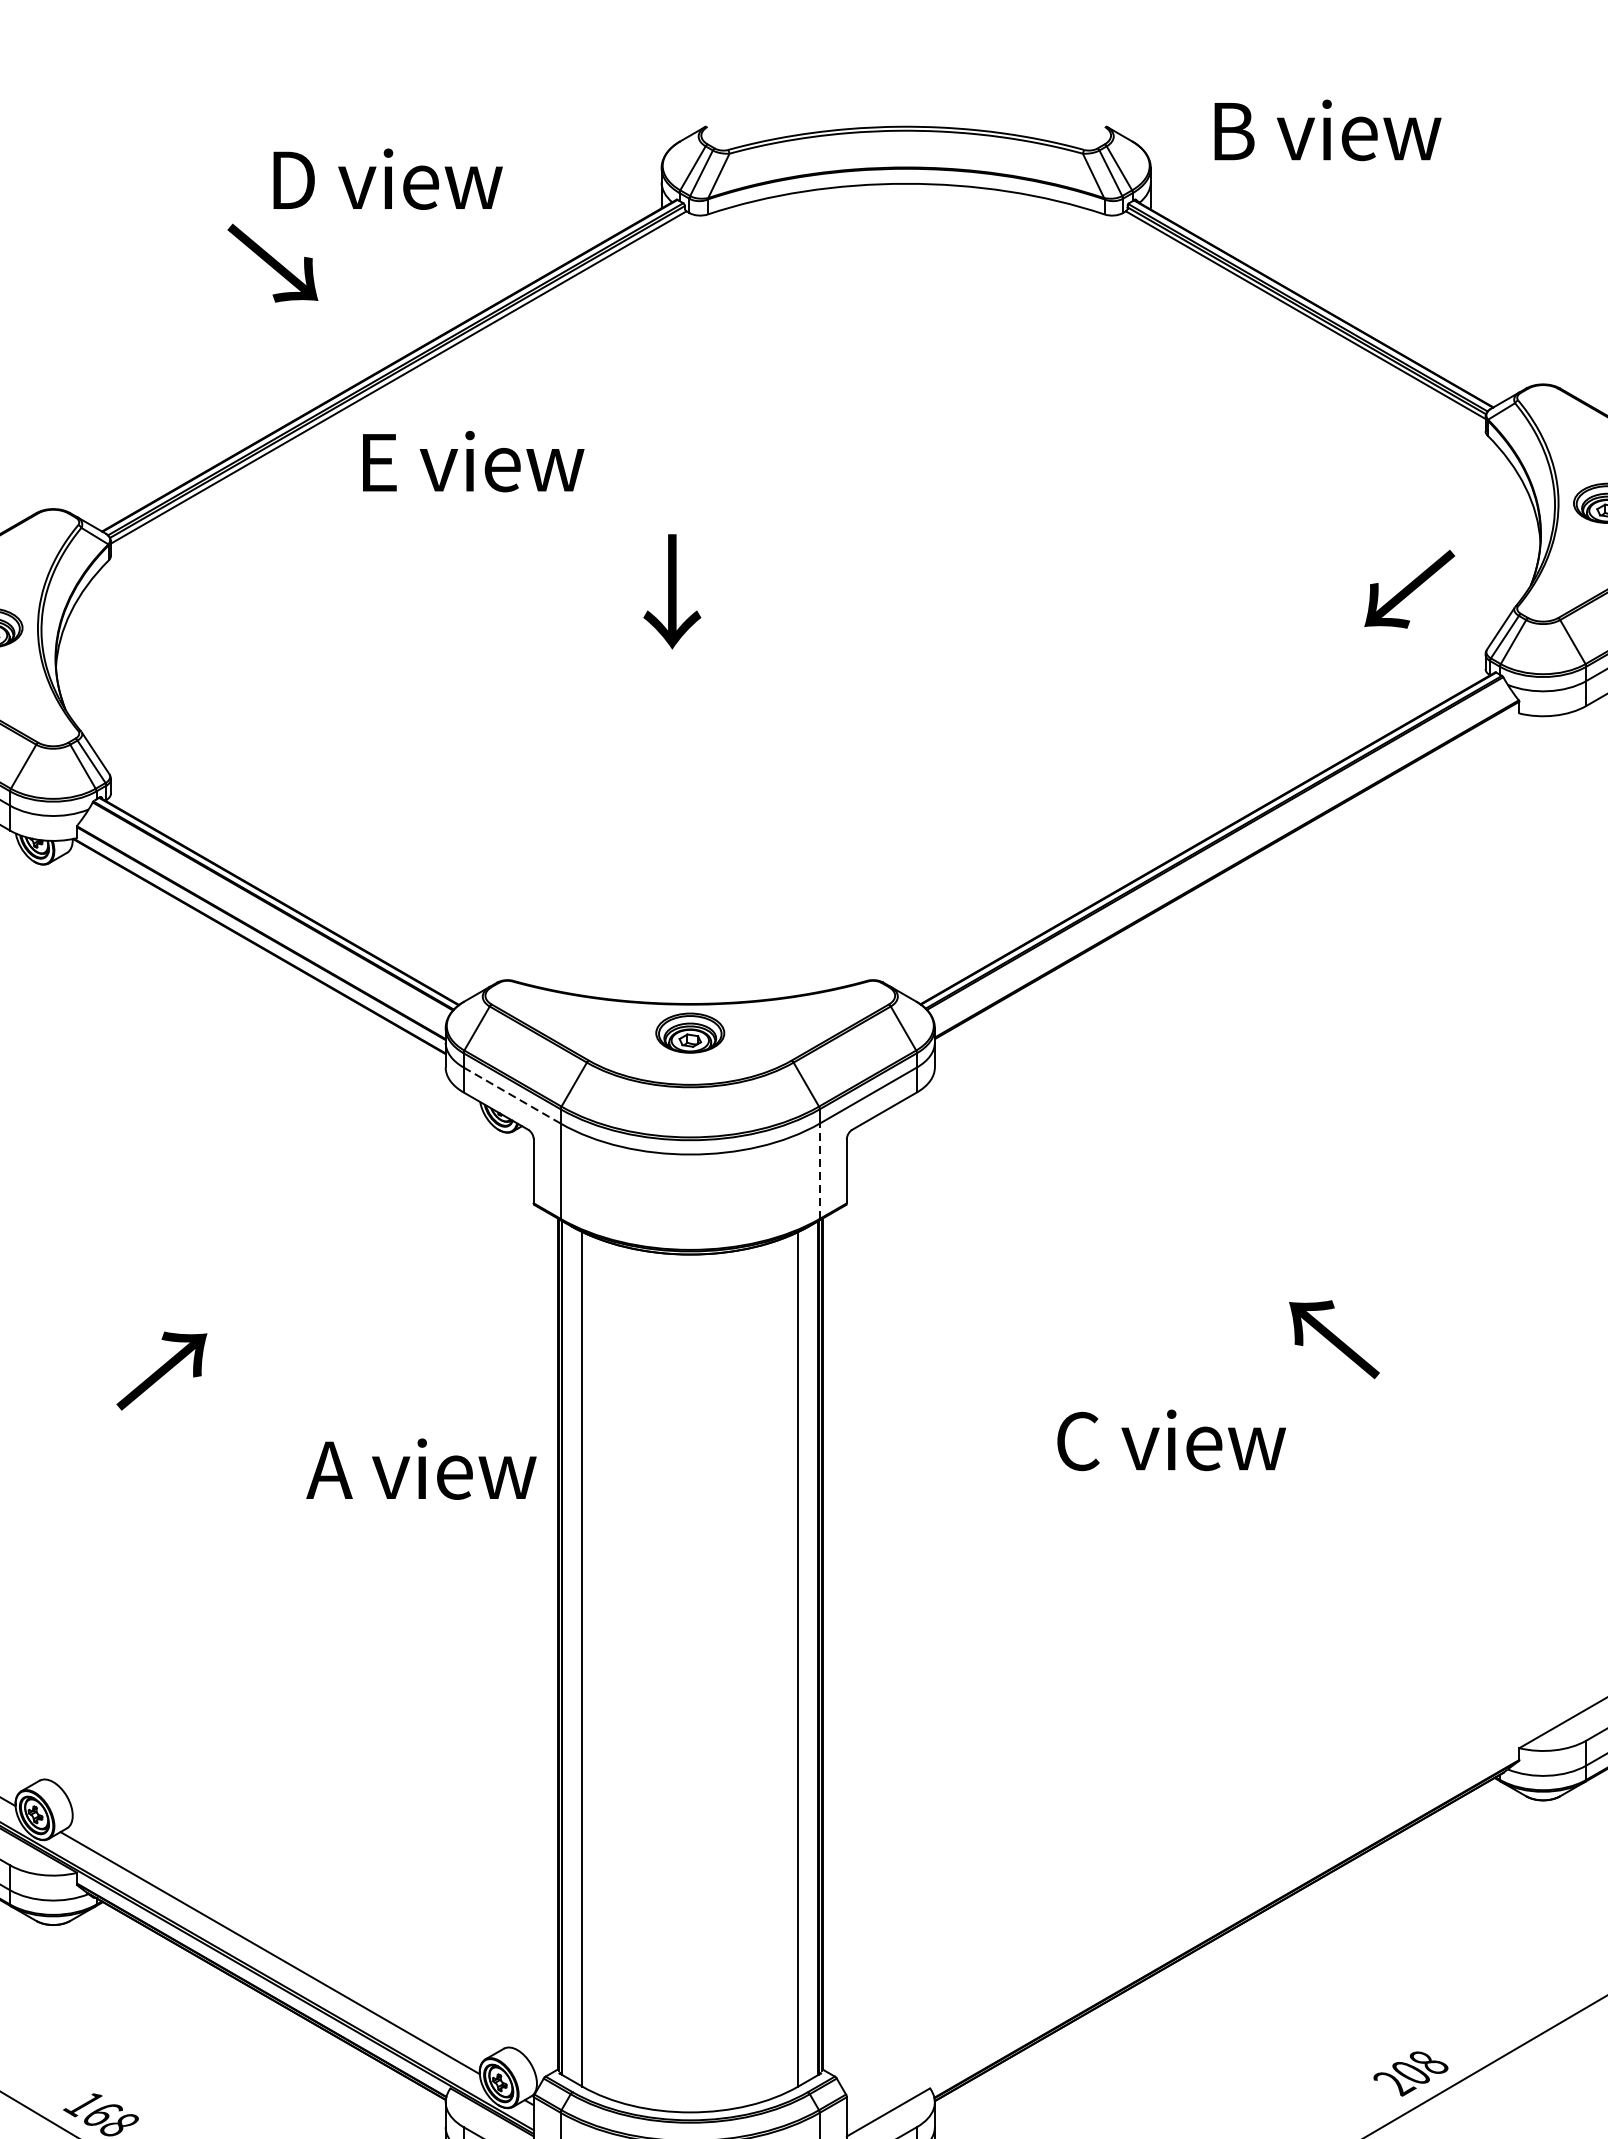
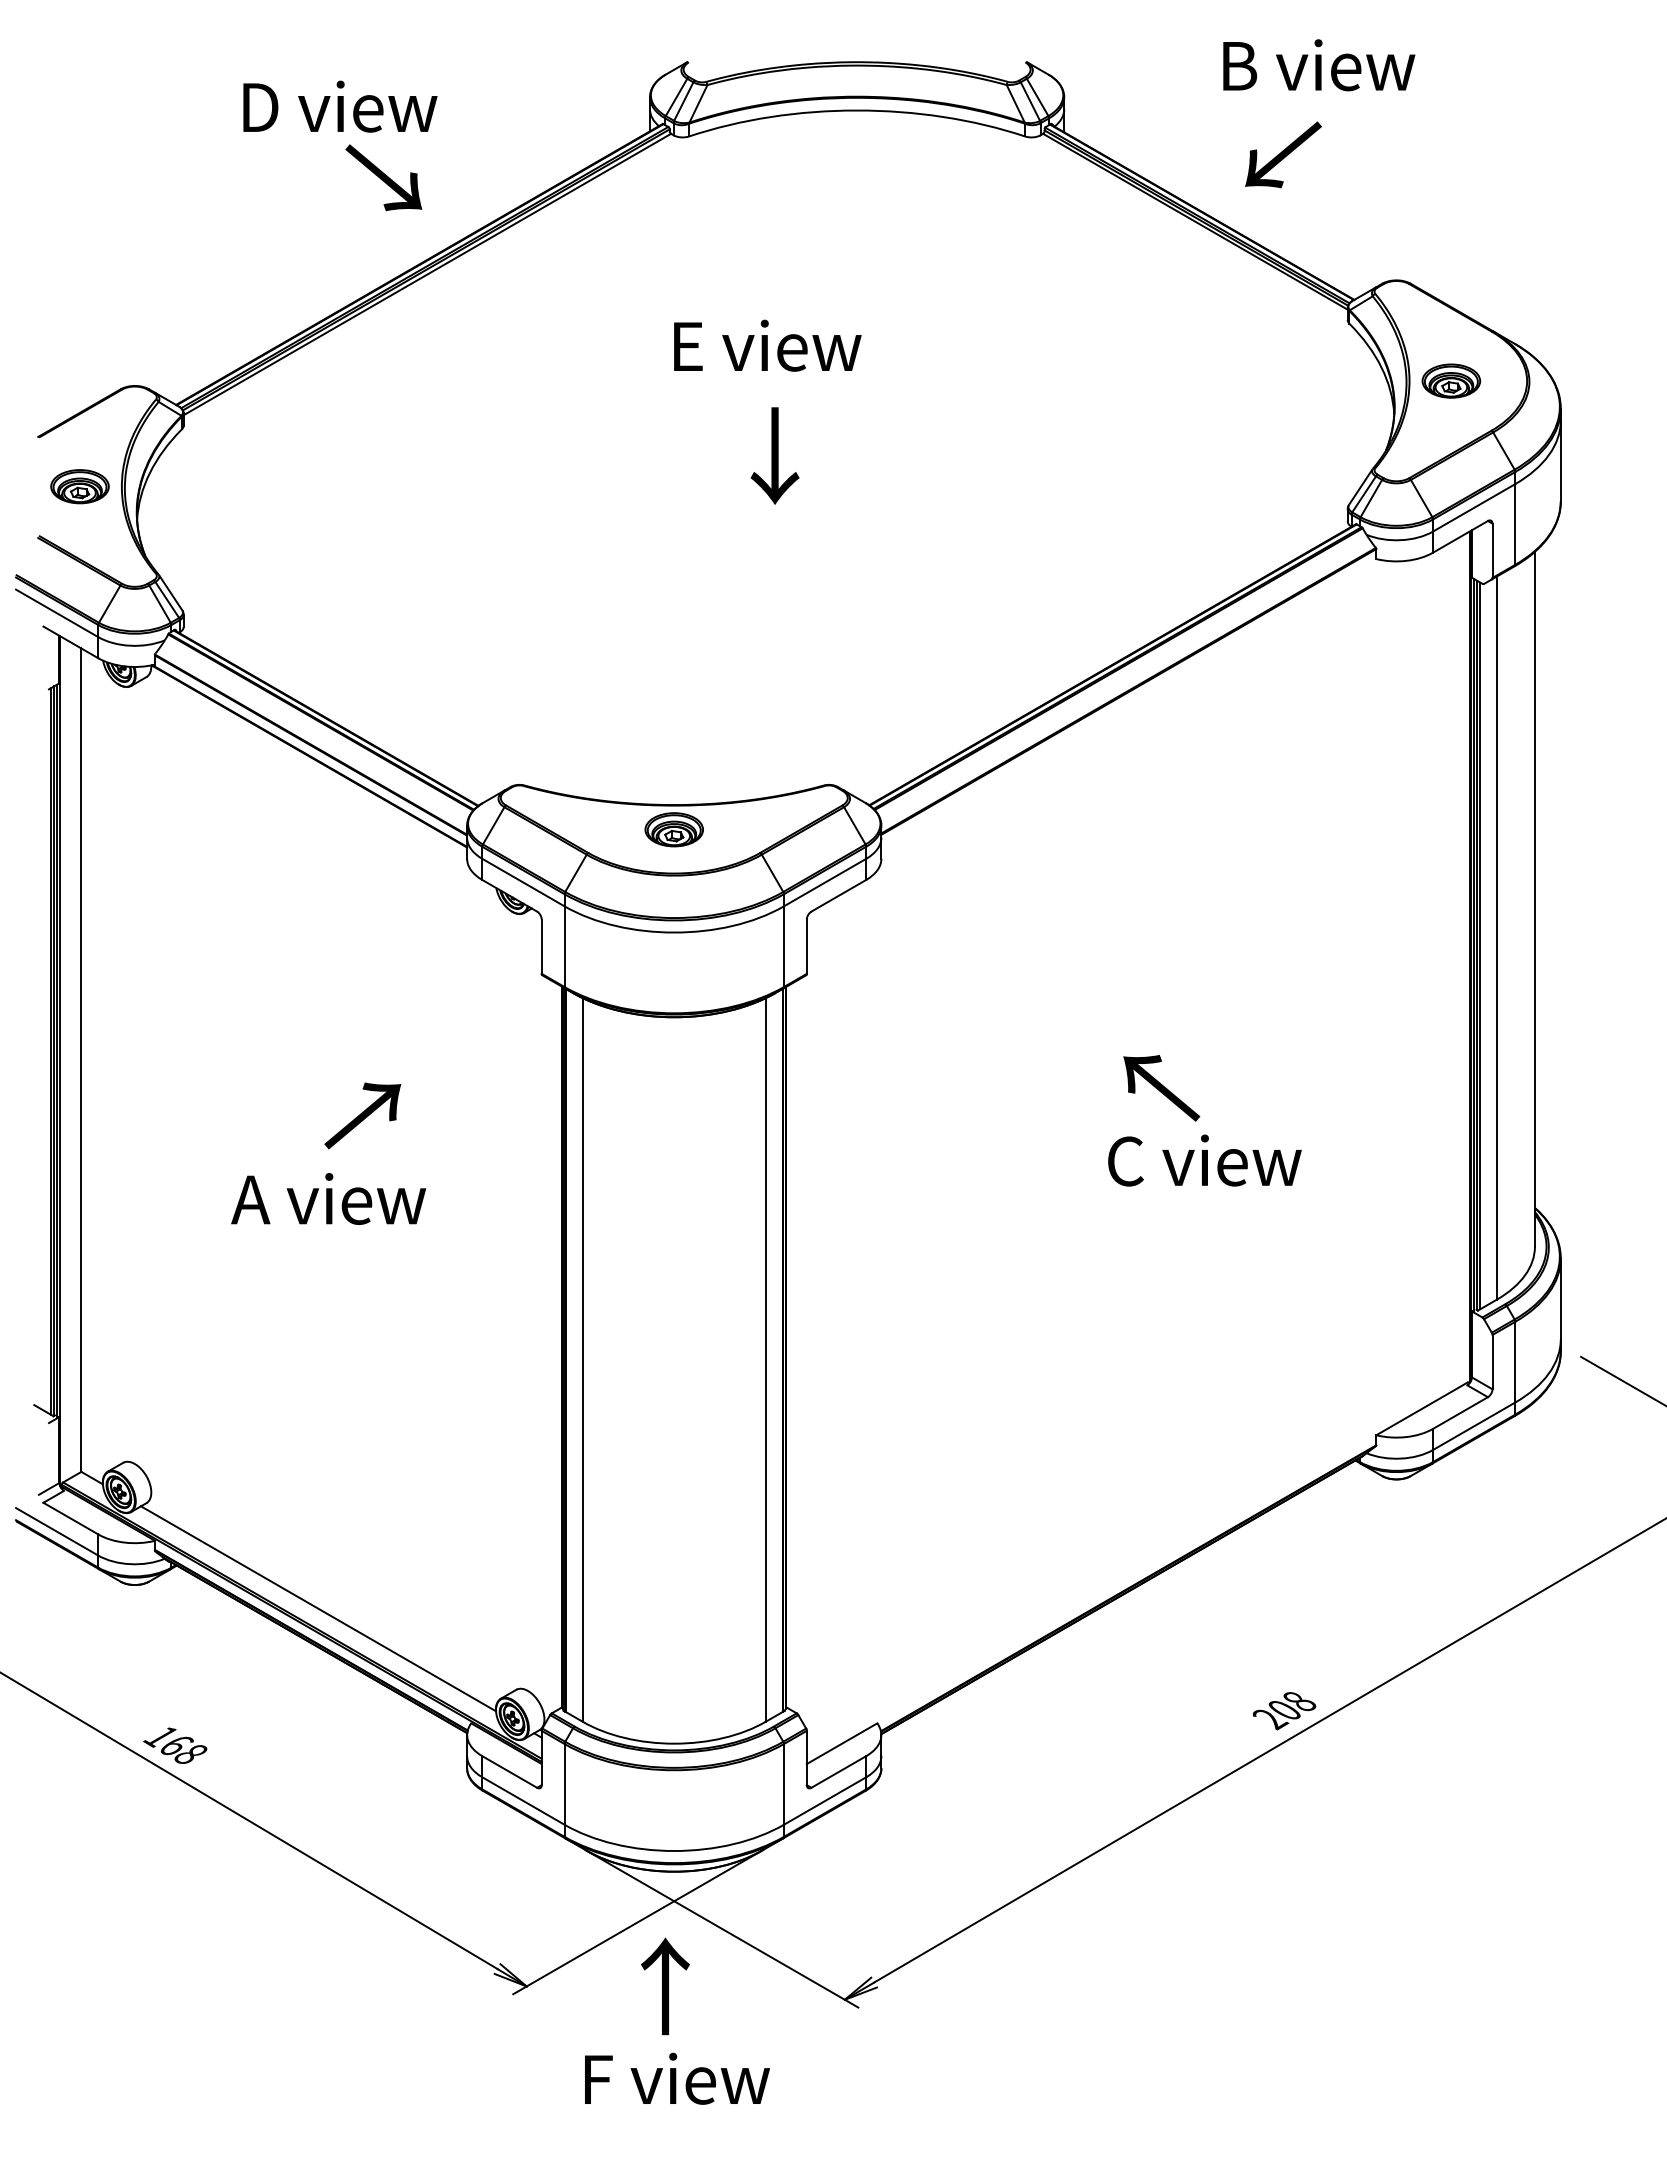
text: (1328, 130) -> (1319, 65), moved
text: (388, 179) -> (340, 106), moved
text: (272, 262) -> (383, 177), moved
text: (473, 461) -> (767, 345), moved
text: (1409, 588) -> (1283, 154), moved
text: (671, 591) -> (774, 455), moved
line: (512, 1095) -> (523, 882), dashed -> solid
line: (819, 1171) -> (783, 946), dashed -> solid
text: (1334, 1339) -> (1161, 1088), moved
text: (161, 1370) -> (362, 1115), moved
text: (1171, 1440) -> (1204, 1160), moved
text: (421, 1468) -> (328, 1198), moved

